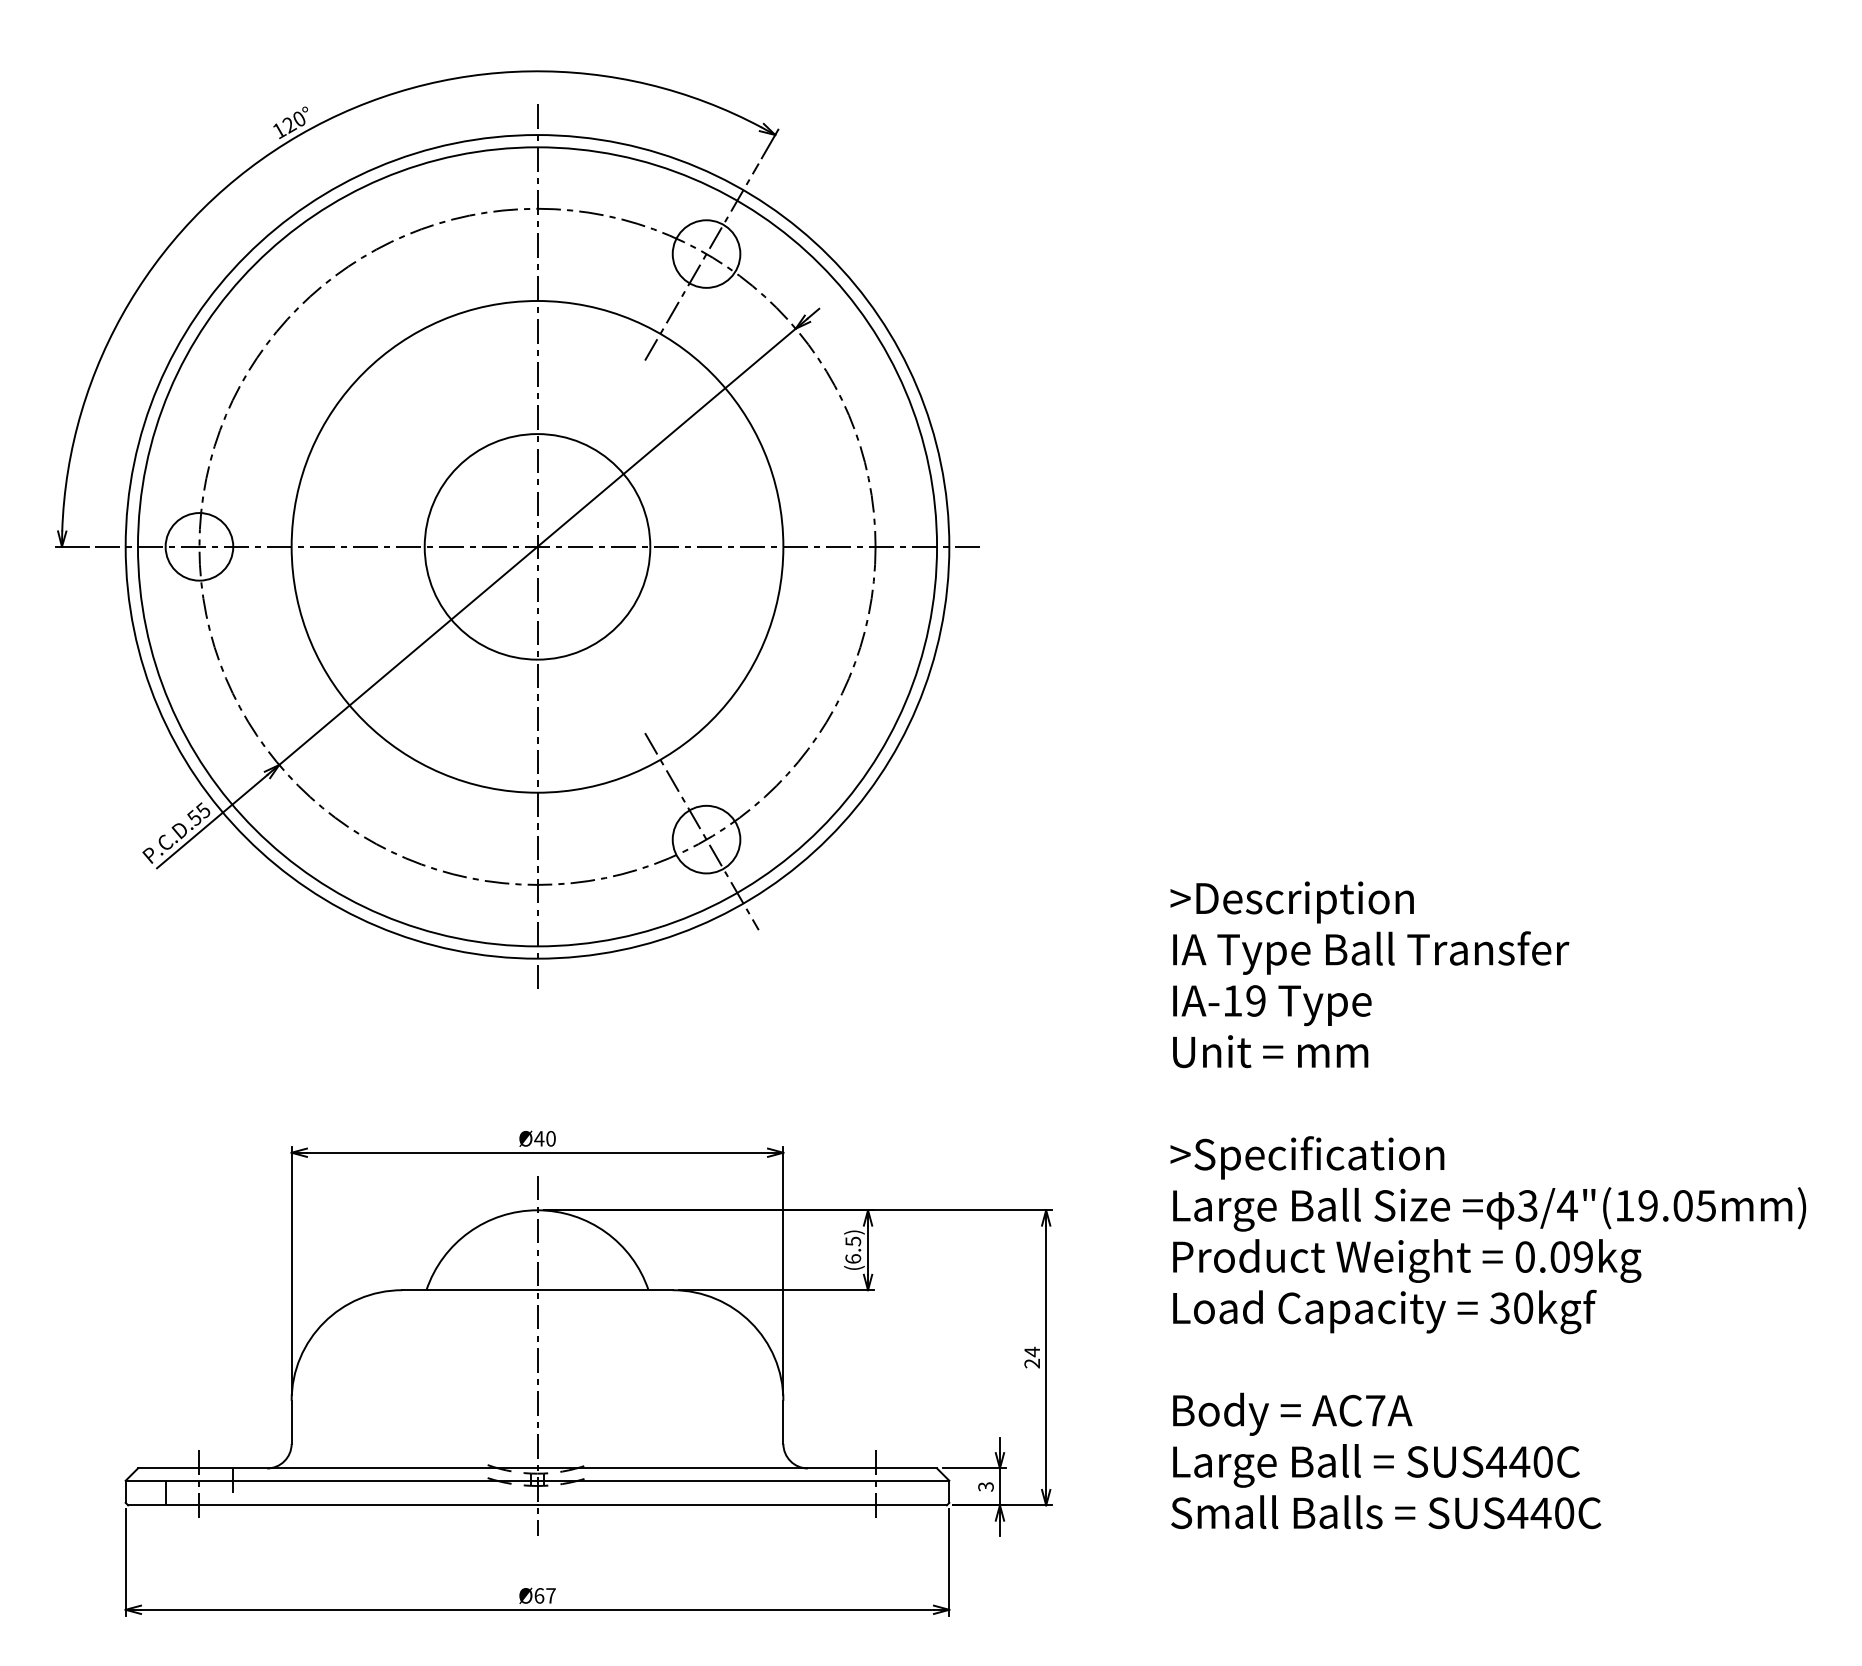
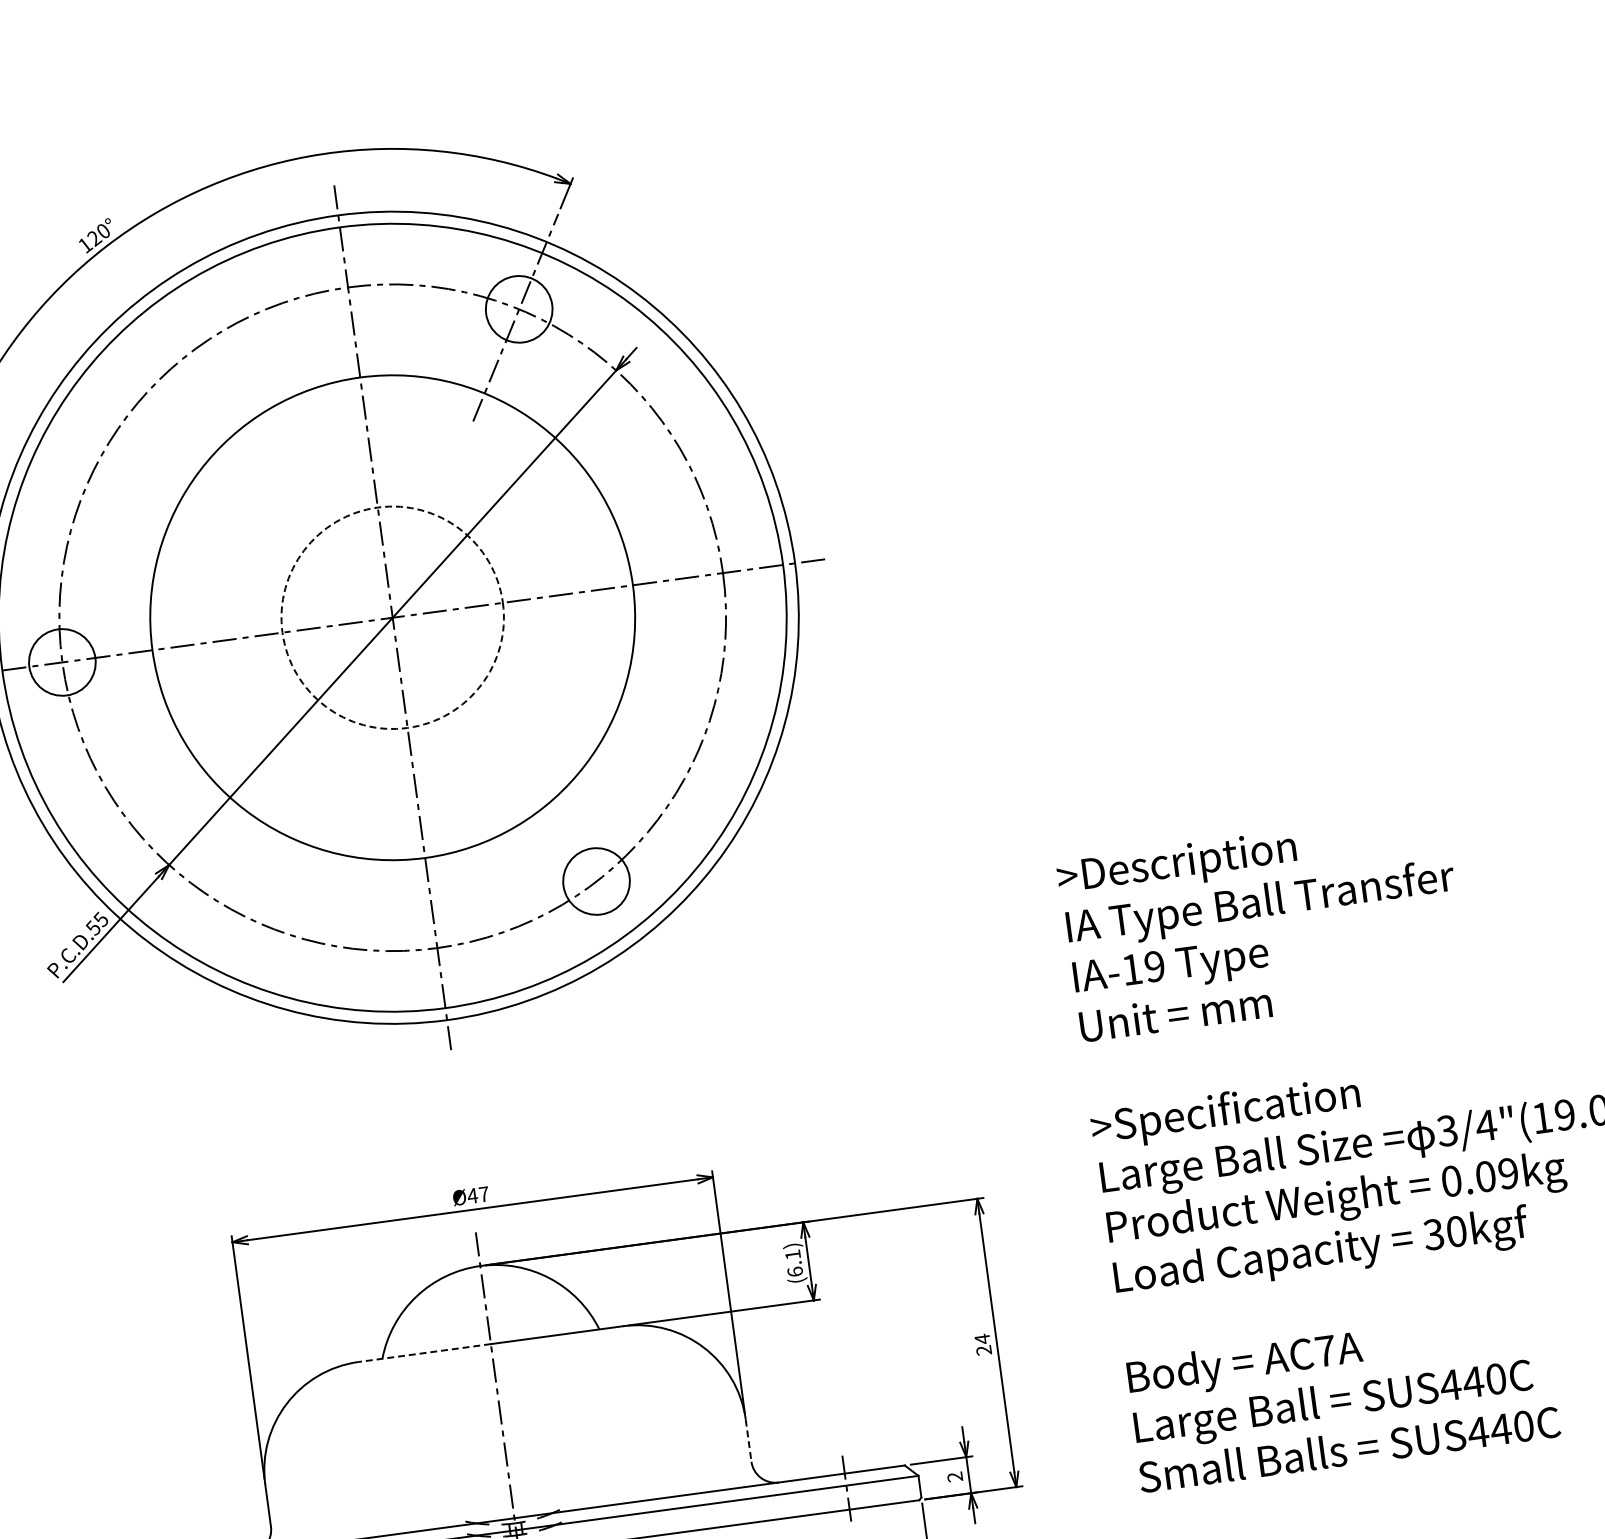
circle: (537, 546) -> (392, 617), solid -> dashed
line: (701, 831) -> (590, 874), removed
text: (550, 1138) -> (483, 1194), Ø40 -> Ø47
text: (853, 1241) -> (793, 1254), (6.5) -> (6.1)
line: (469, 1290) -> (424, 1353), solid -> dashed
line: (783, 1422) -> (748, 1440), solid -> dashed
text: (986, 1486) -> (955, 1476), 3 -> 2

